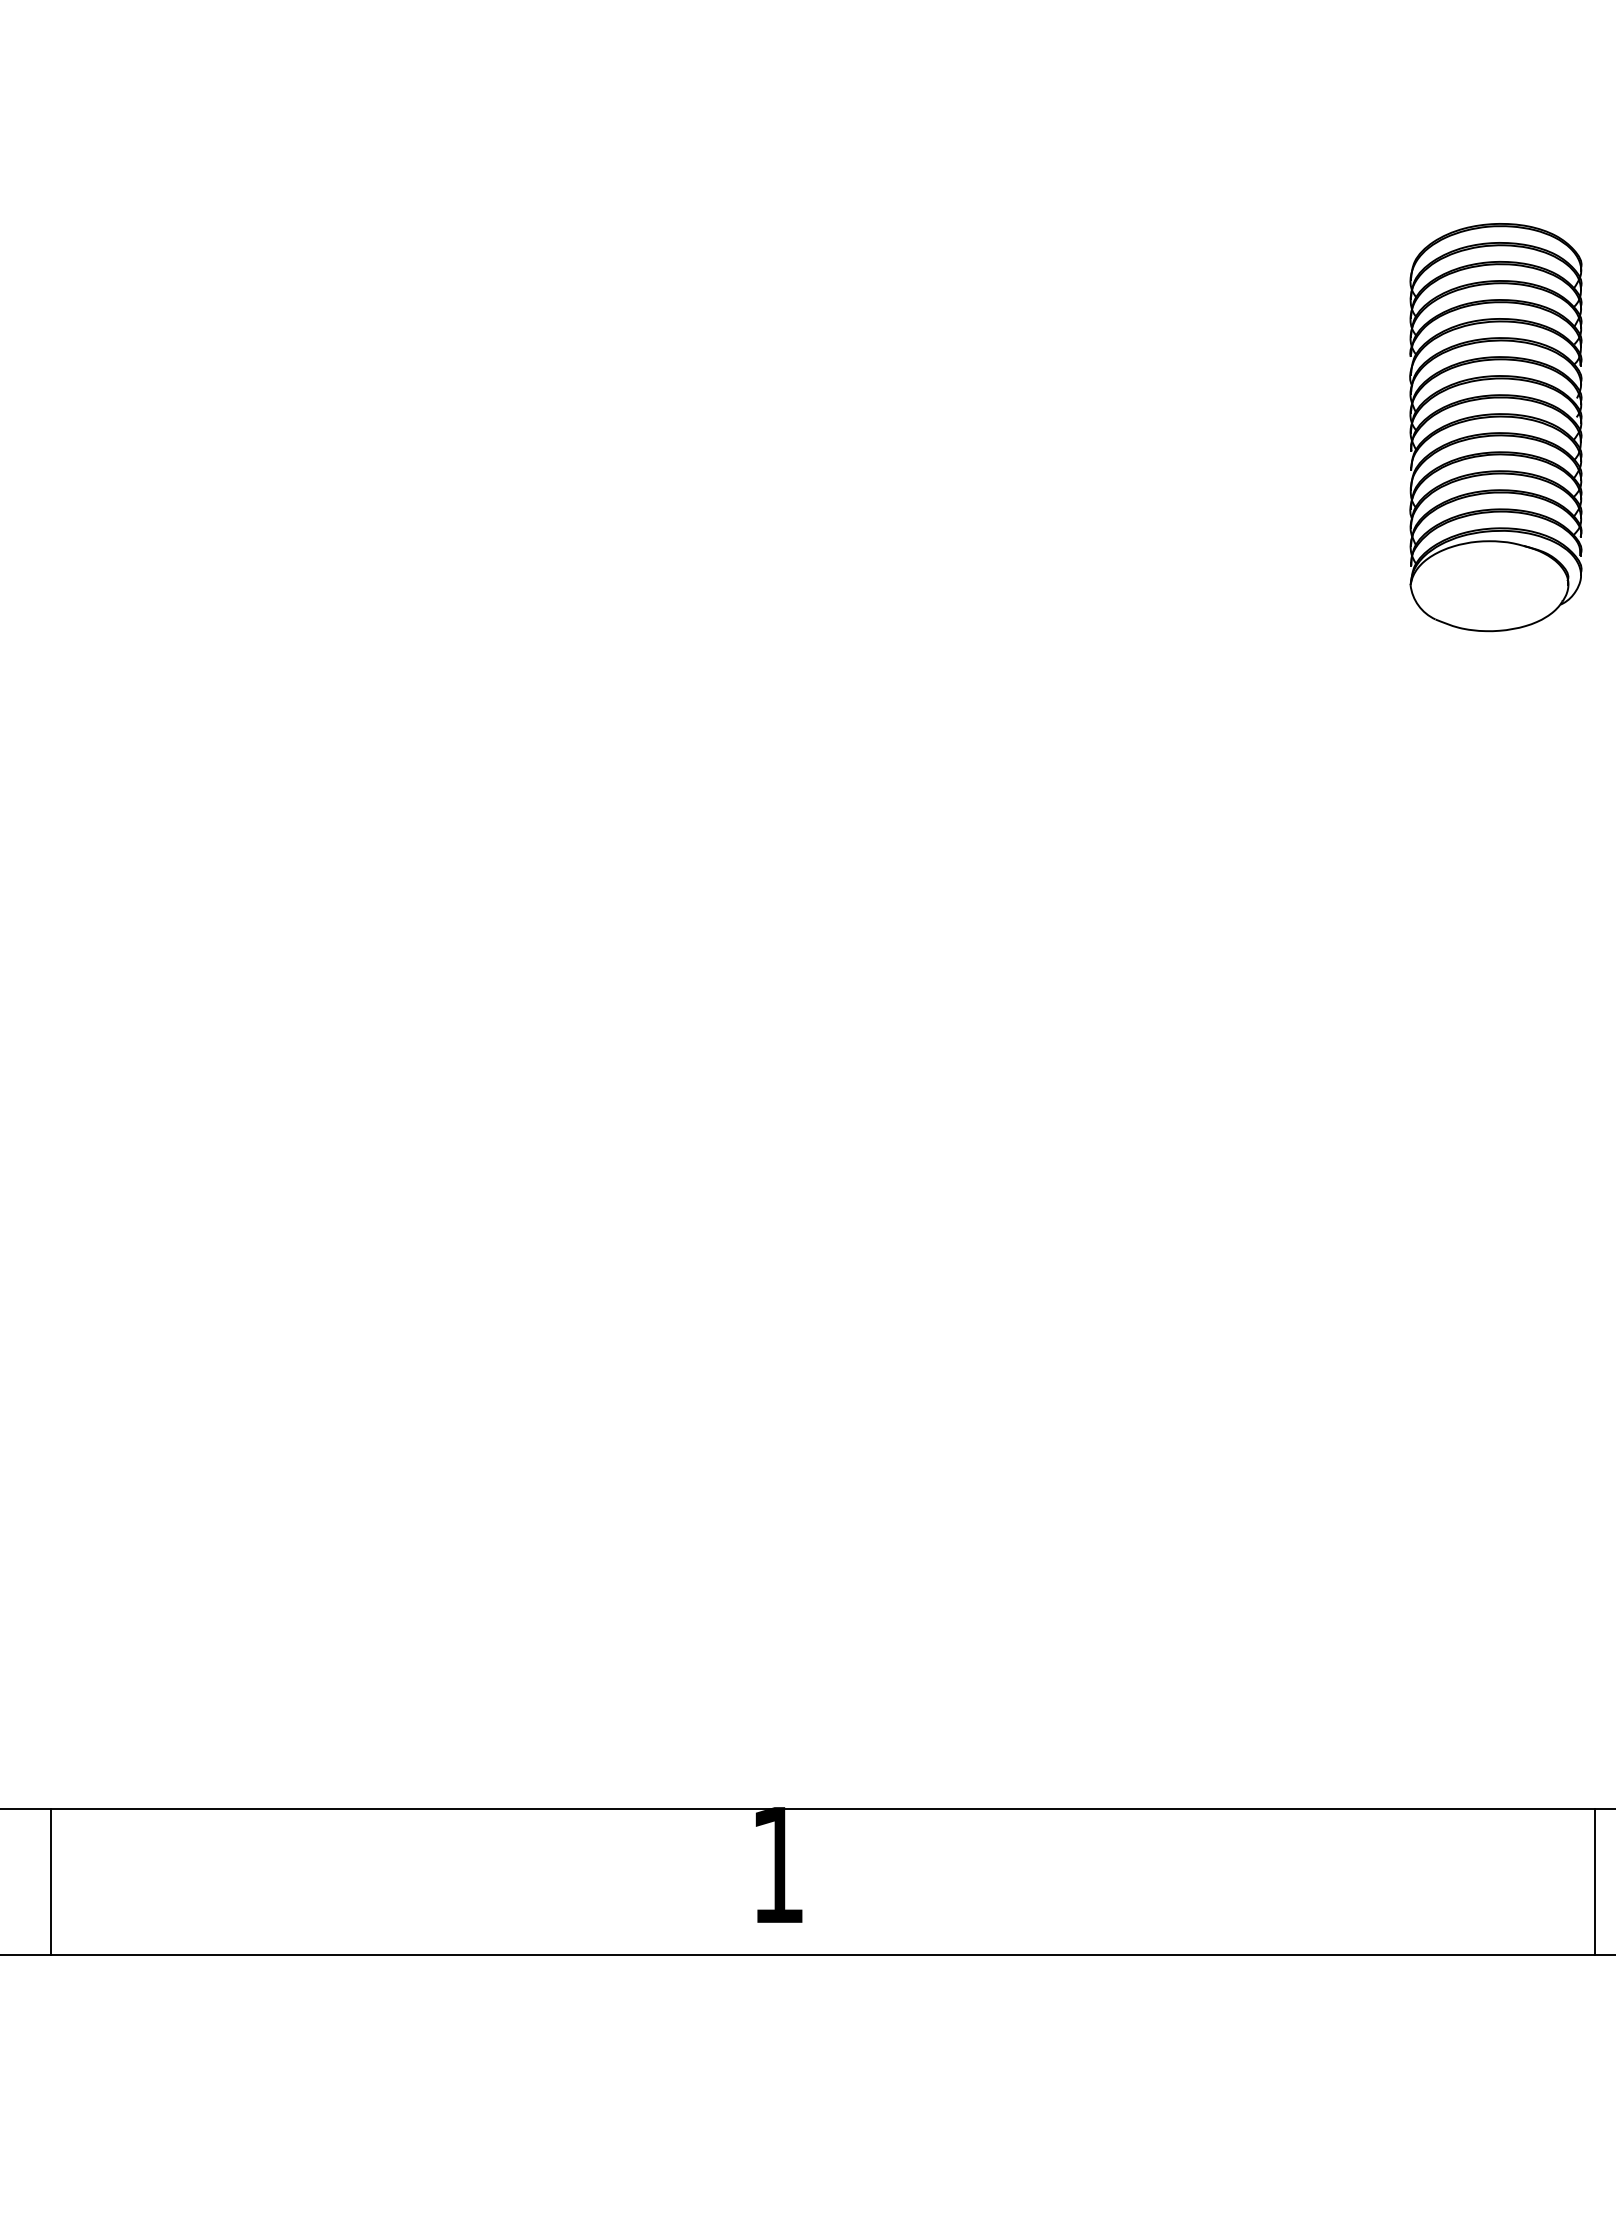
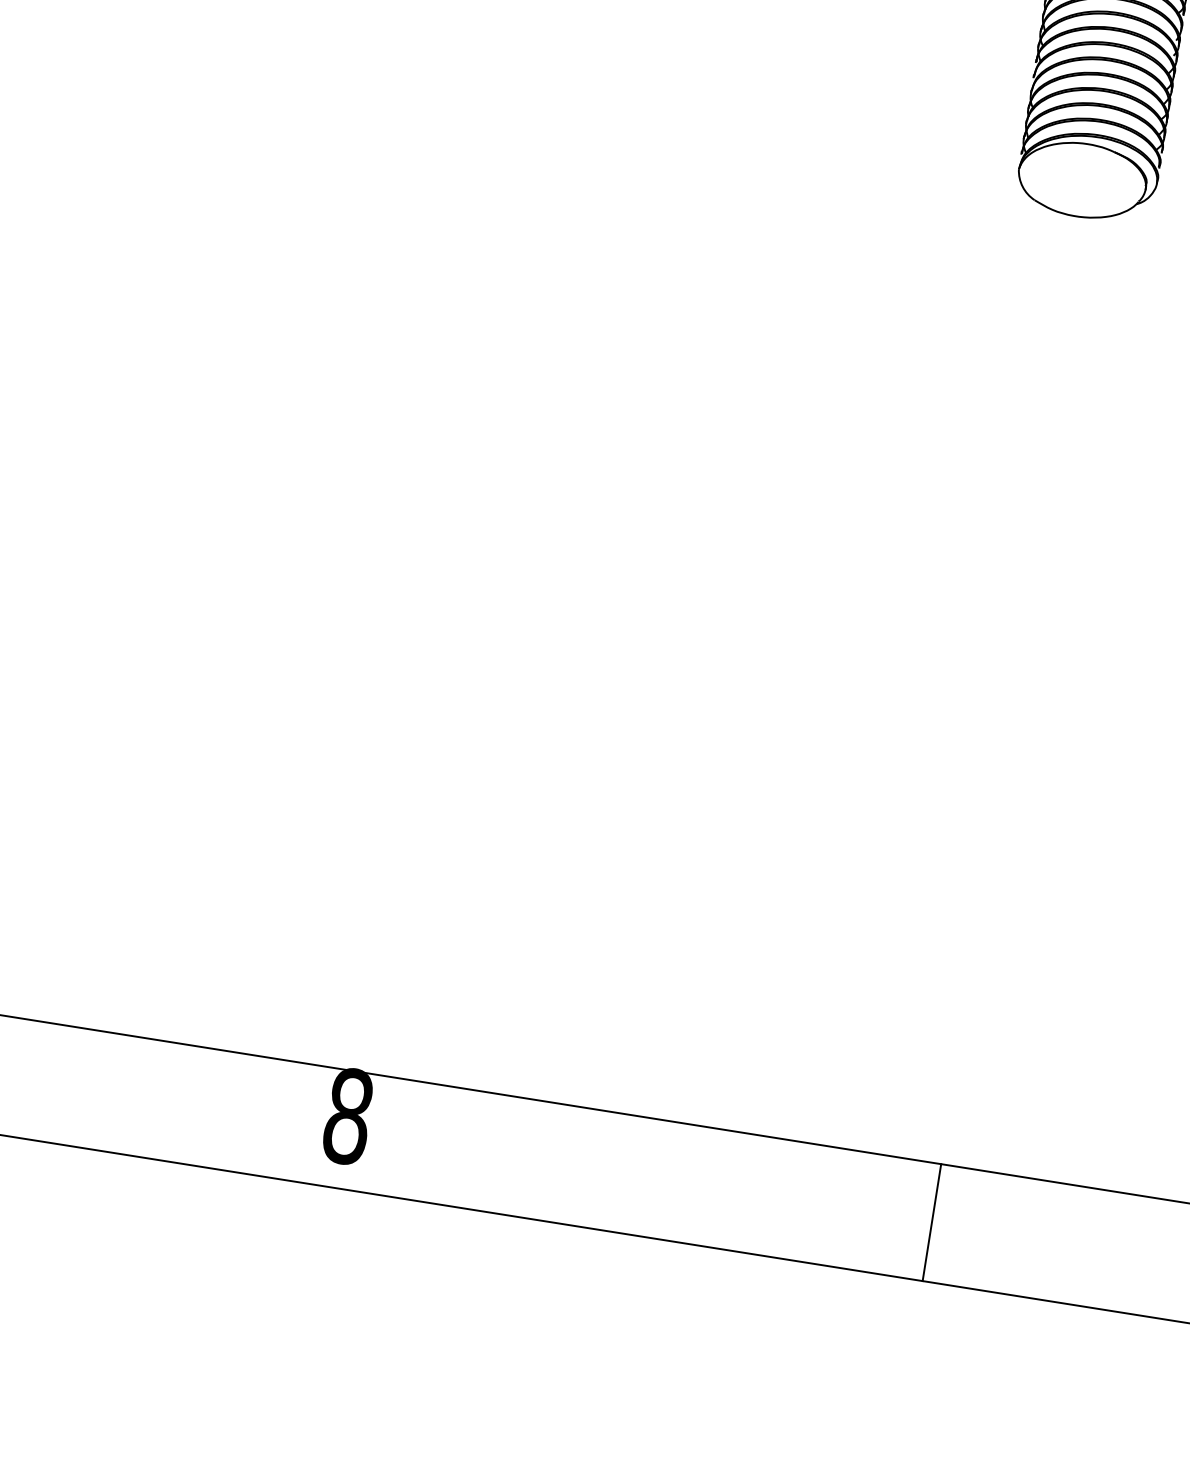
text: (777, 1864) -> (348, 1115), 1 -> 8
line: (1594, 1881) -> (931, 1222), moved

